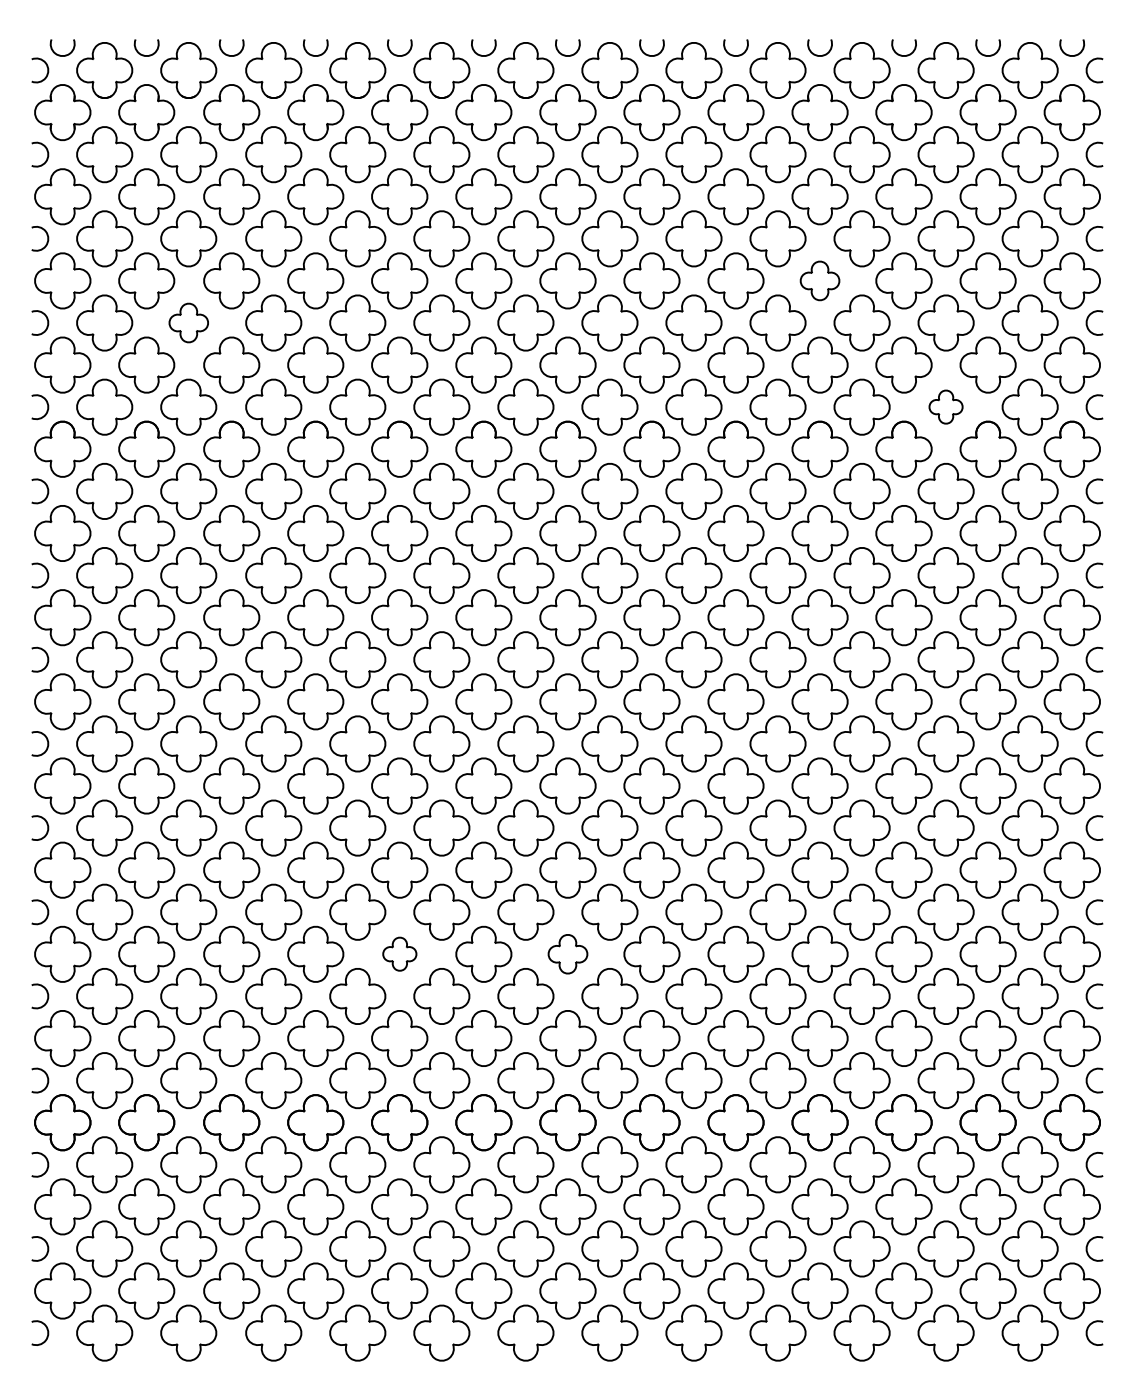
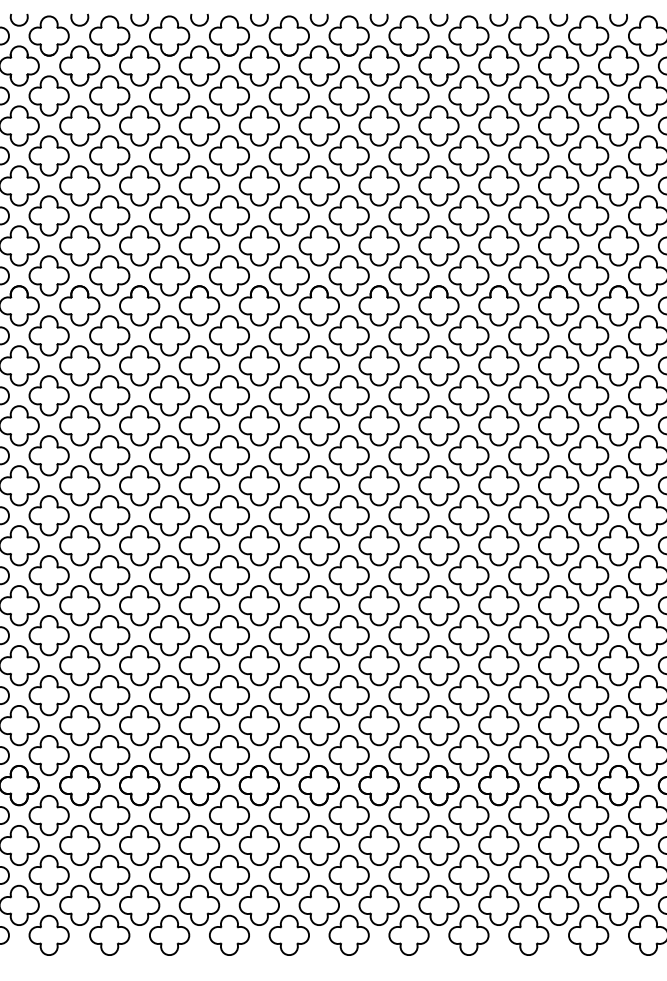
part: (819, 280) -> (498, 185), size x1.43
part: (188, 322) -> (49, 215), size x1.43
part: (945, 406) -> (588, 275), size x1.67
part: (399, 953) -> (199, 665), size x1.67
part: (567, 953) -> (318, 665), size x1.43

